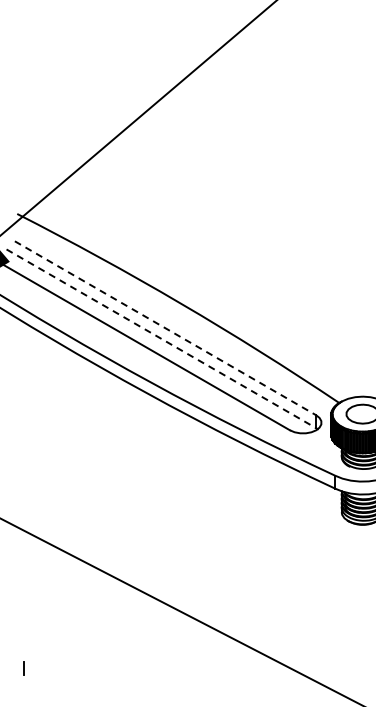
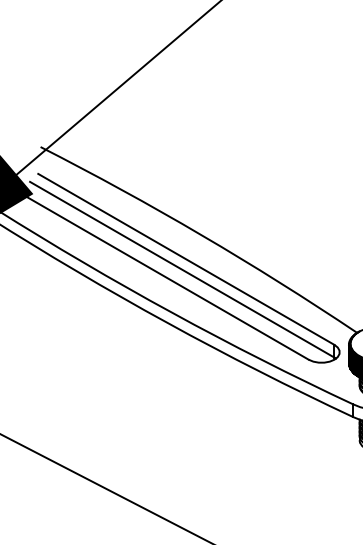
line: (165, 328) -> (186, 259), dashed -> solid
line: (161, 338) -> (182, 269), dashed -> solid

